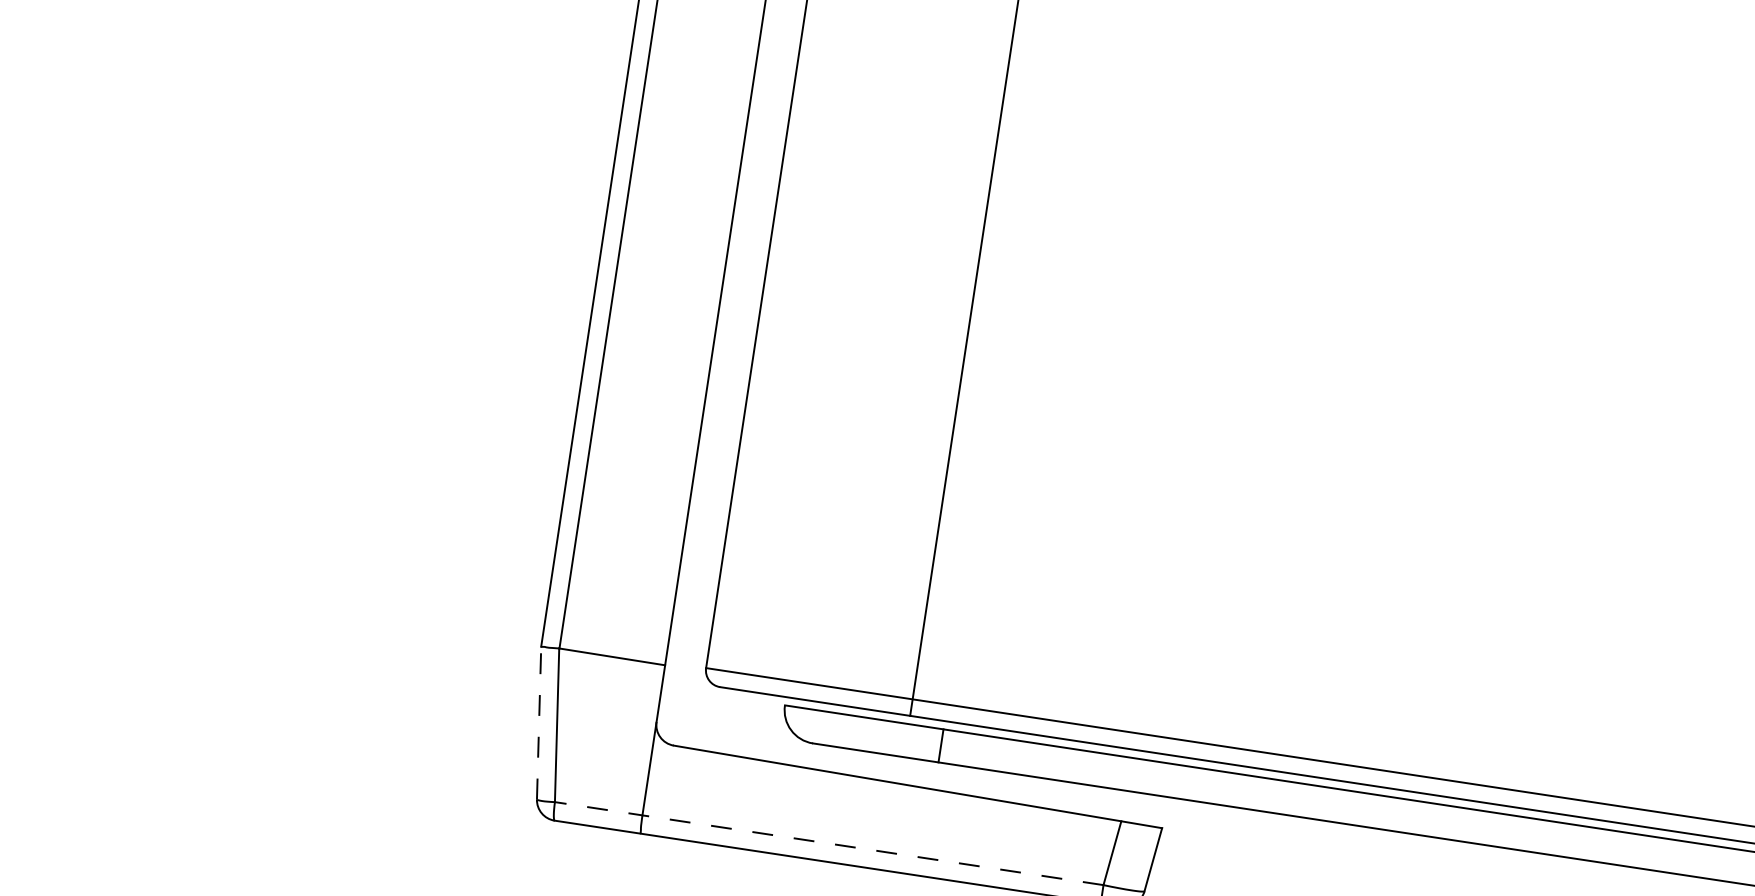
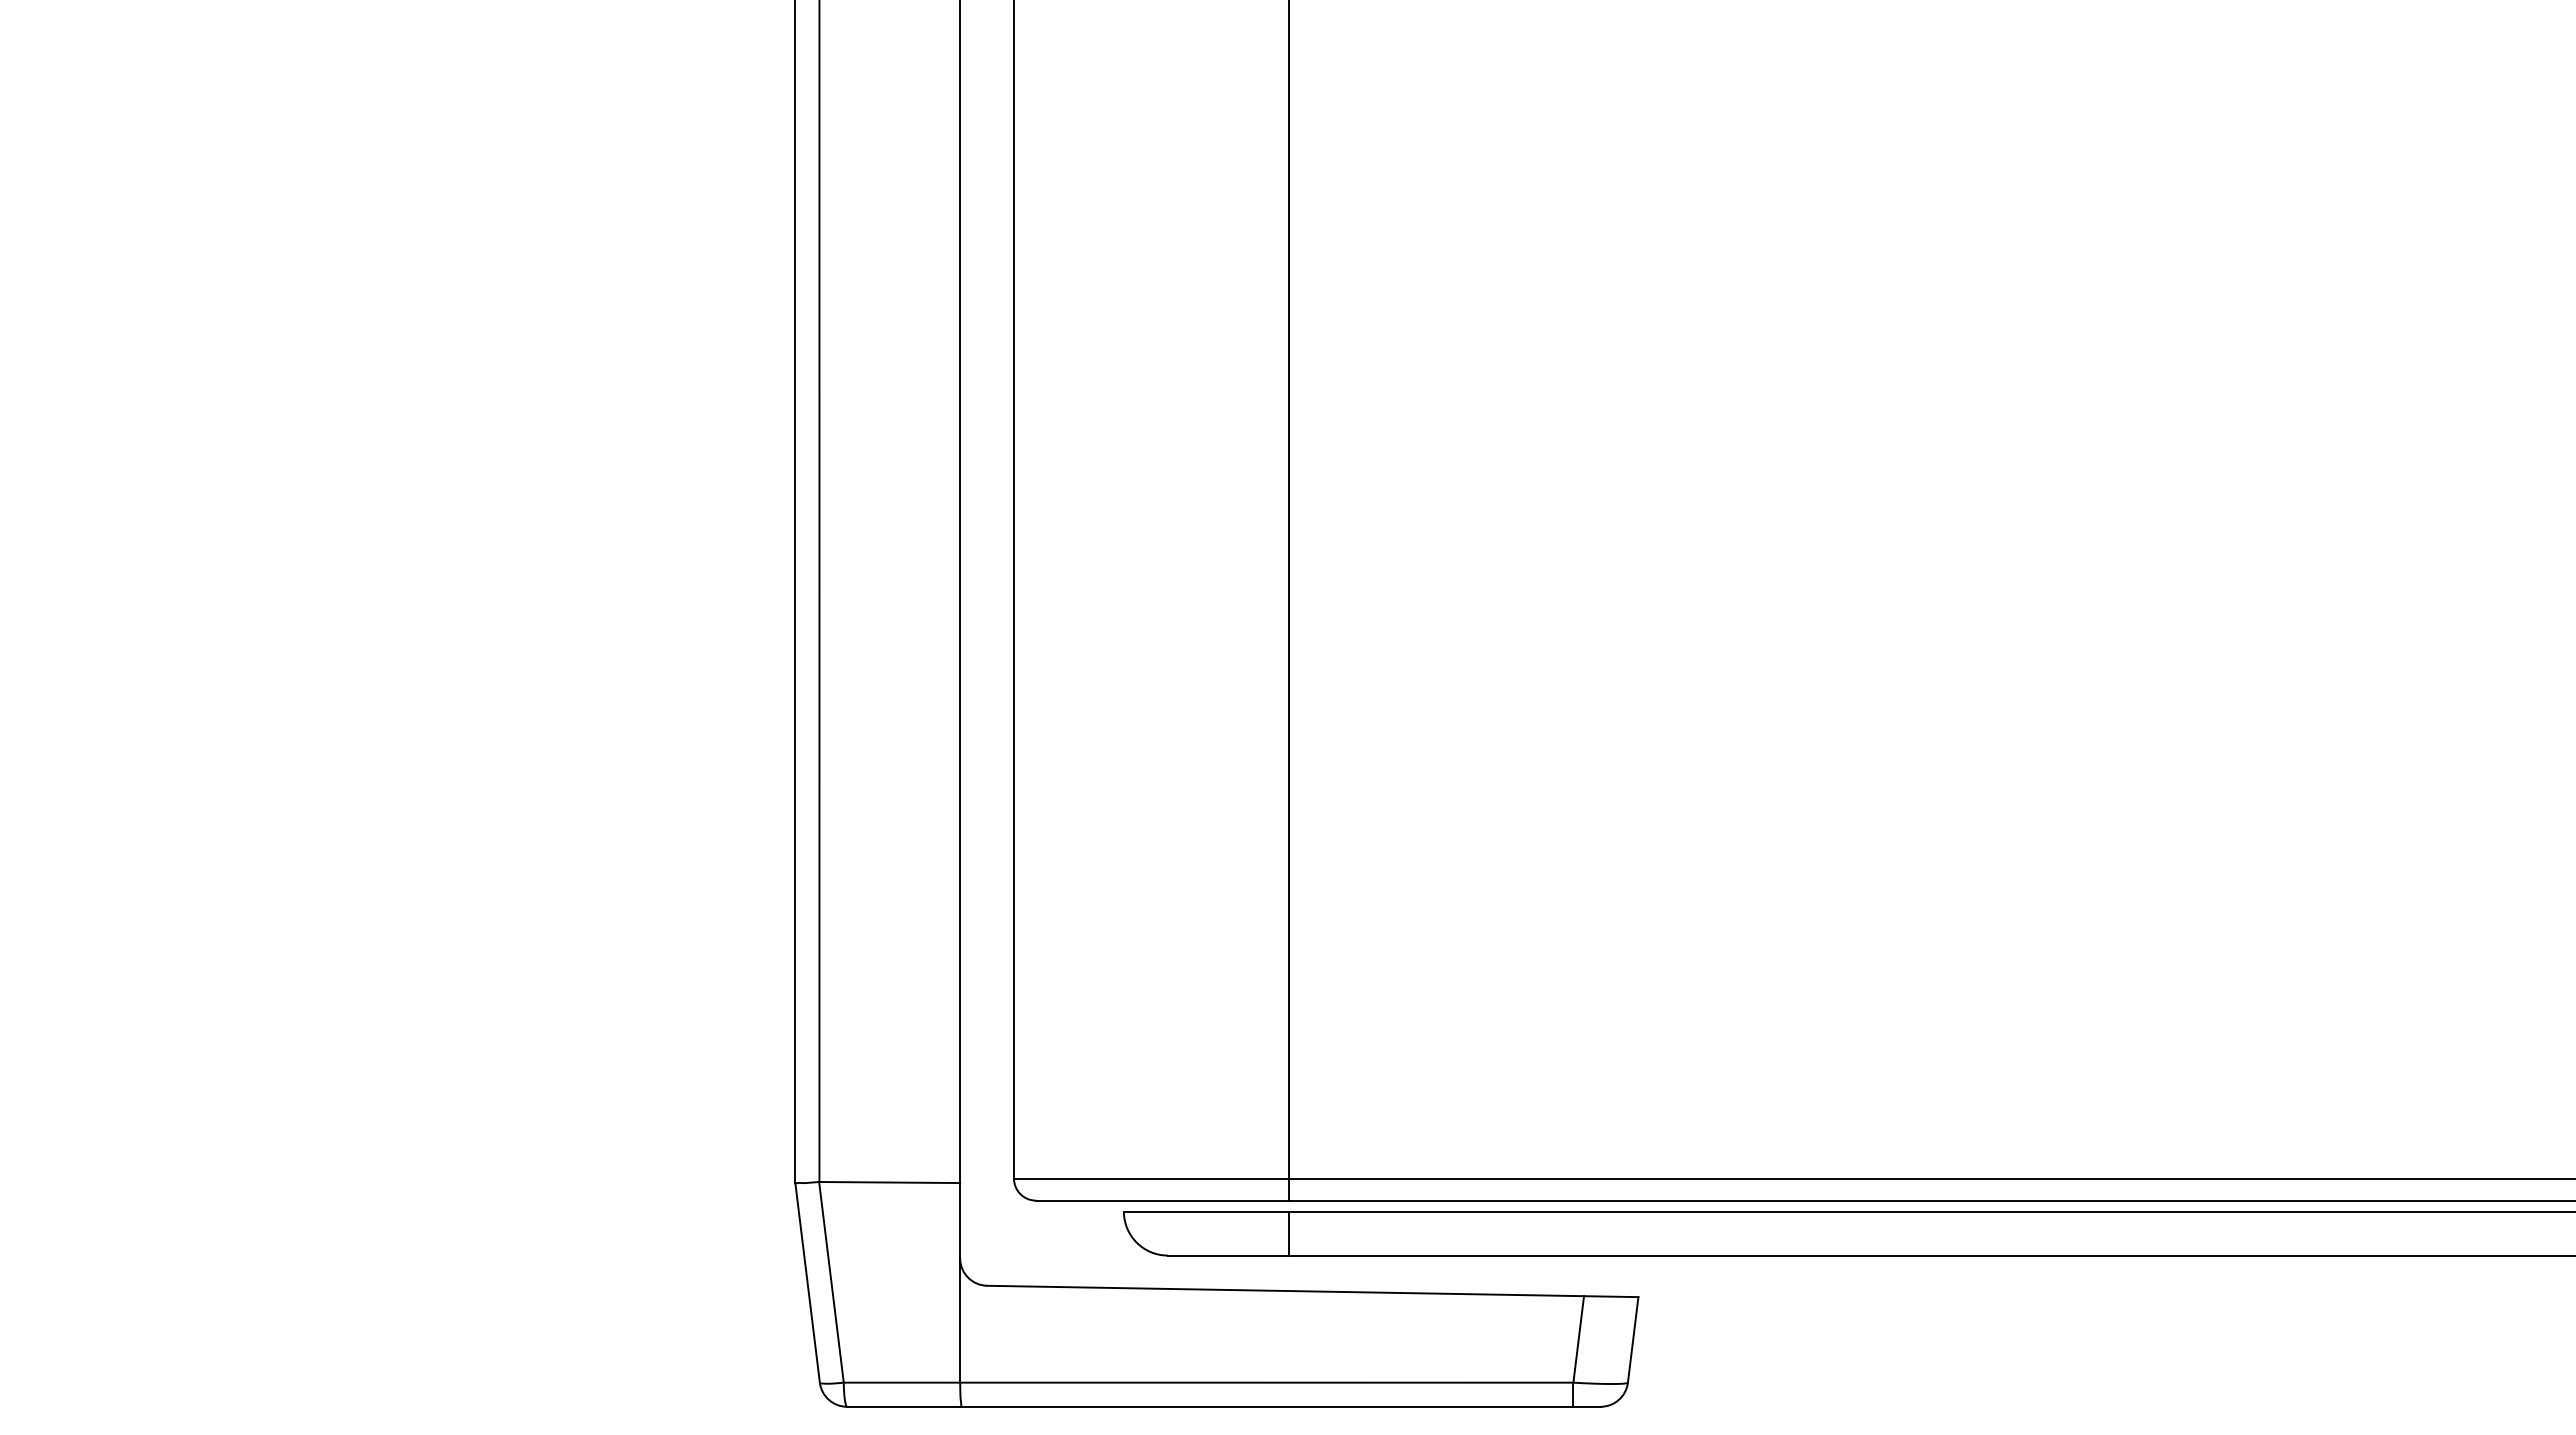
line: (539, 722) -> (807, 1282), dashed -> solid
line: (940, 745) -> (1288, 1233), moved
line: (829, 843) -> (1208, 1382), dashed -> solid

